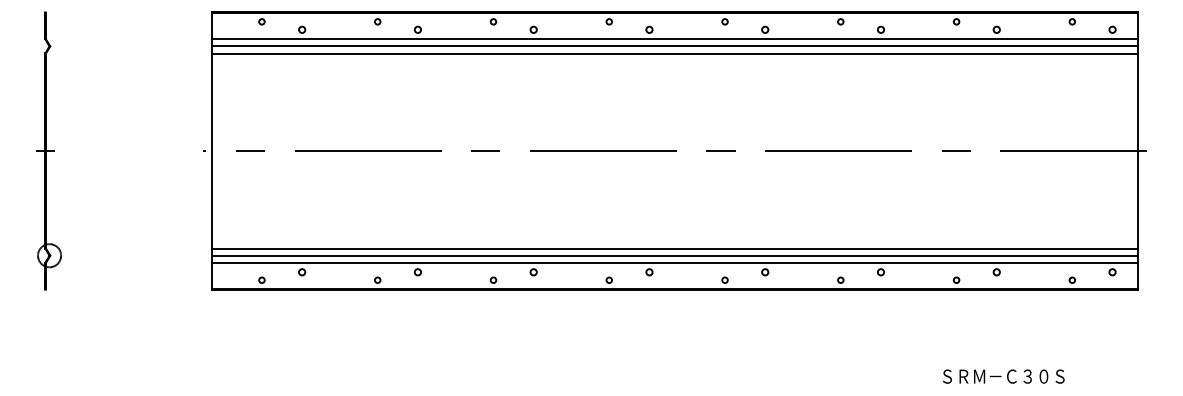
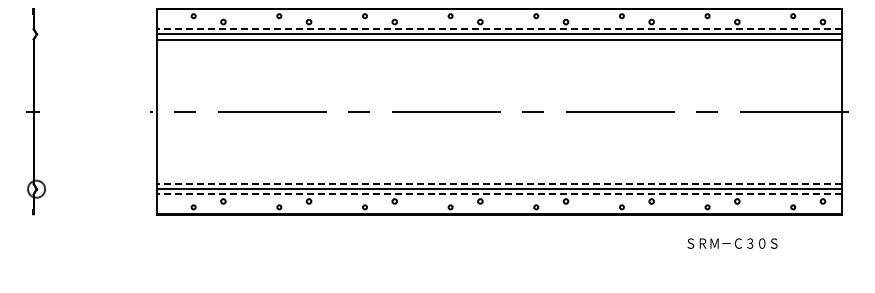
line: (675, 39) -> (499, 29), solid -> dashed
line: (675, 248) -> (499, 183), solid -> dashed
line: (675, 262) -> (499, 194), solid -> dashed
text: (1003, 376) -> (732, 243), moved

